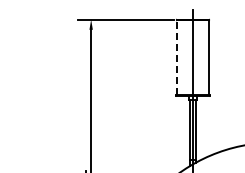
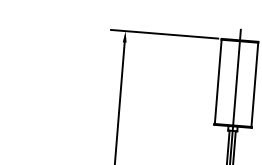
line: (176, 57) -> (218, 81), dashed -> solid

